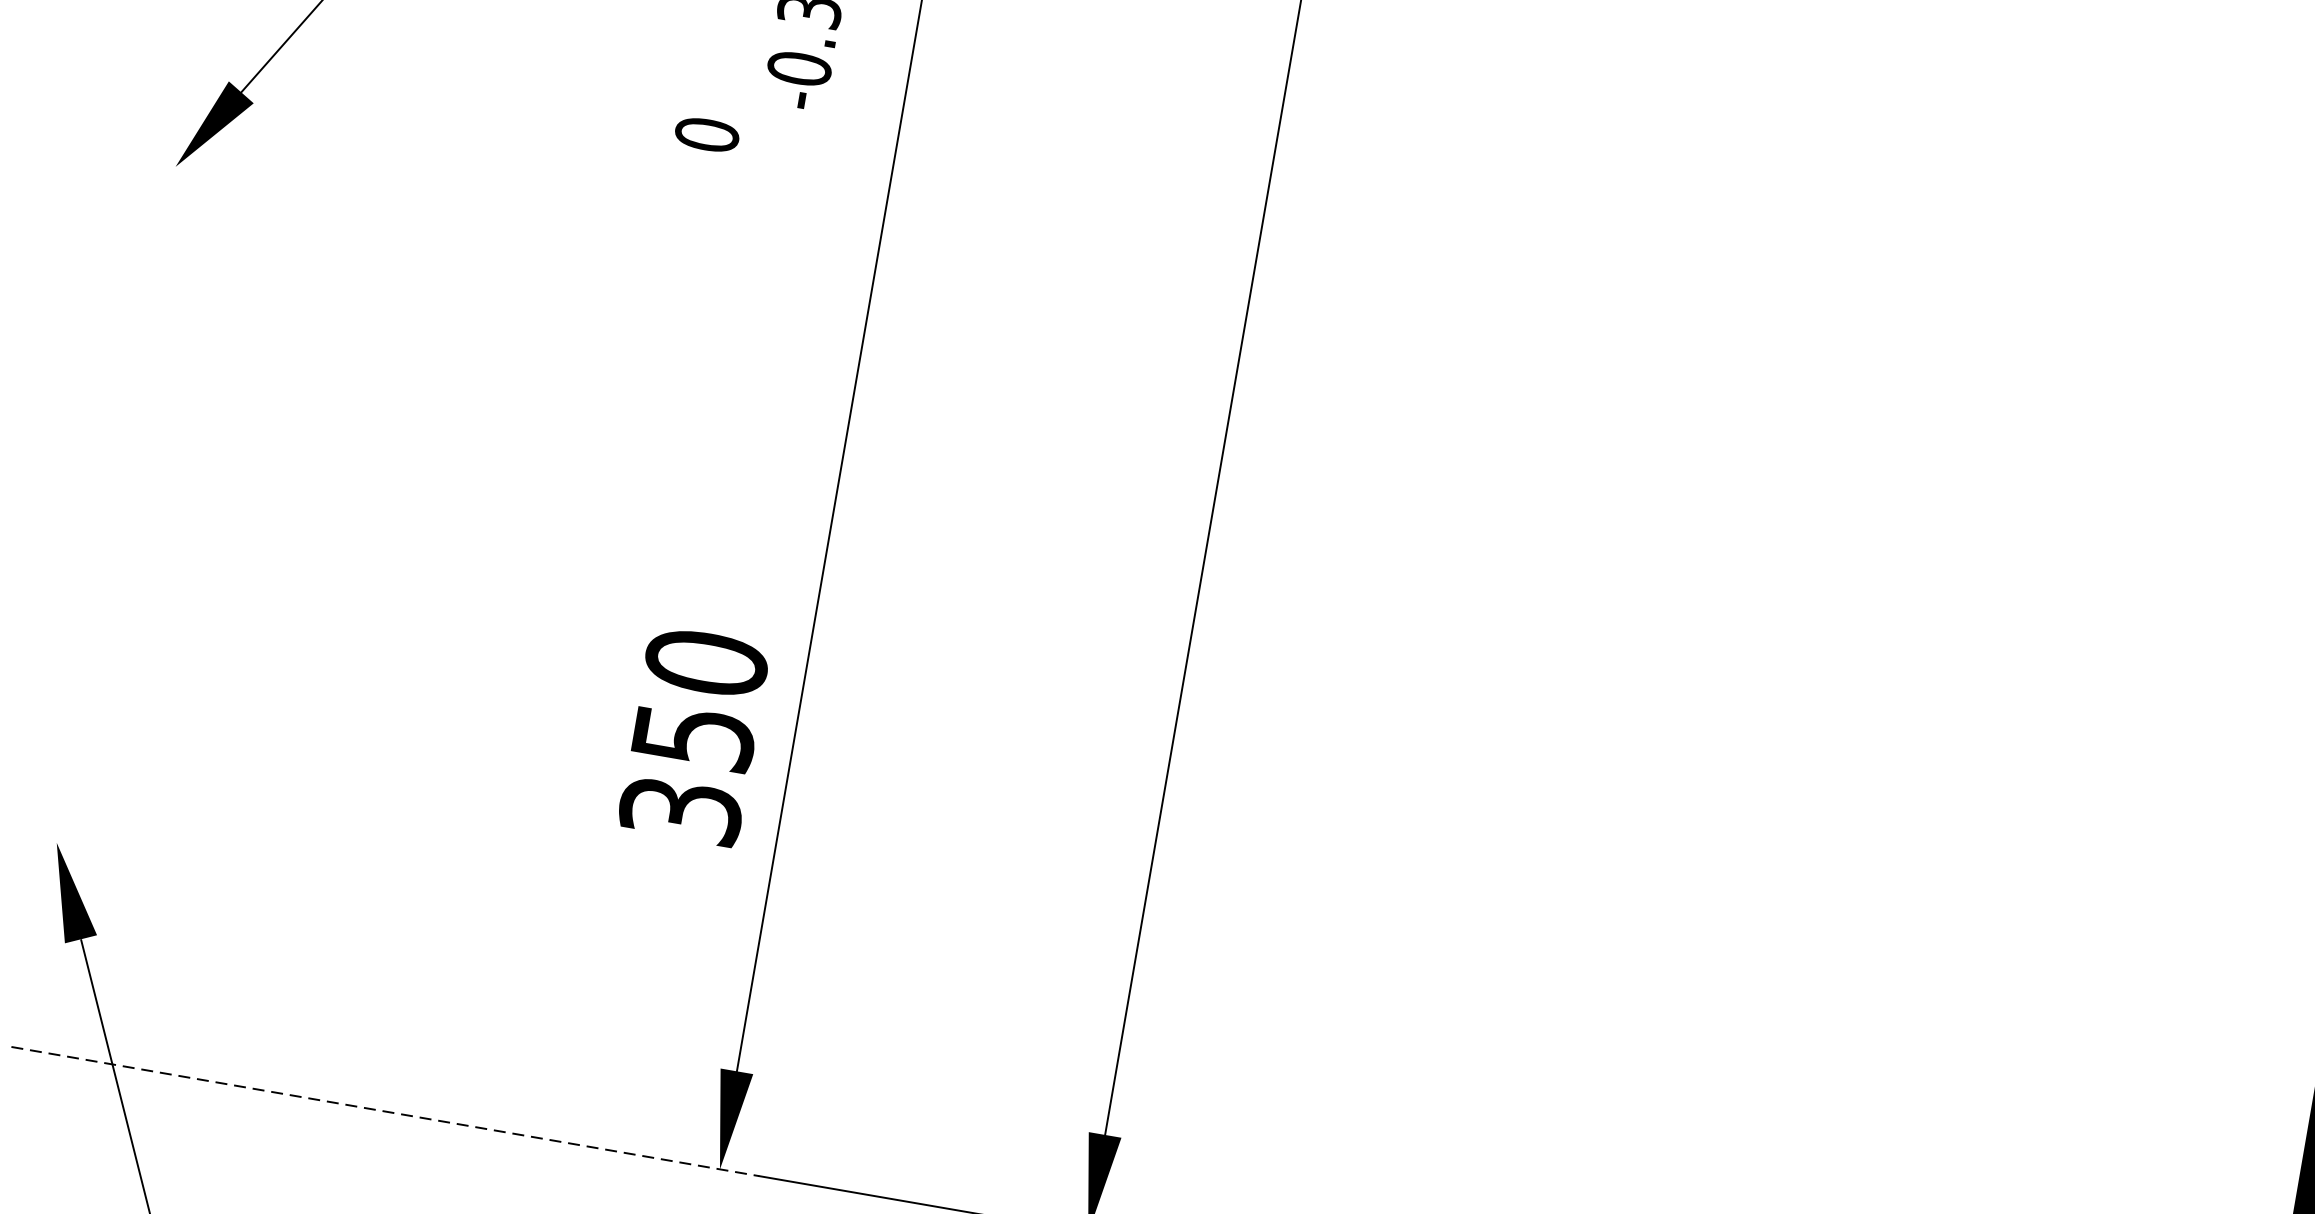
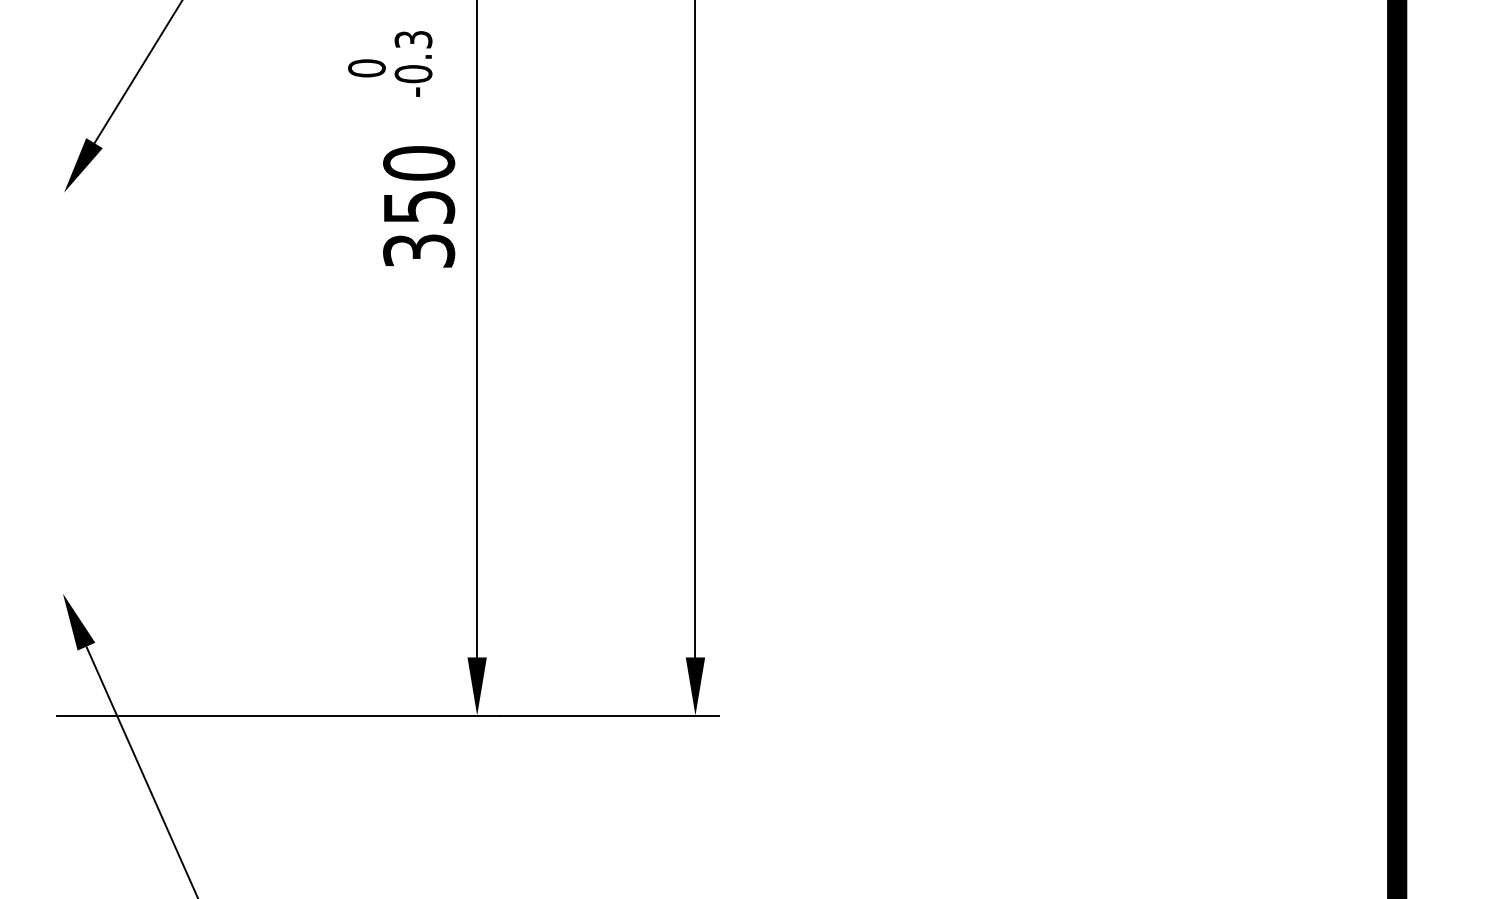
text: (706, 135) -> (366, 68), moved
text: (694, 735) -> (419, 206), moved
line: (384, 1111) -> (278, 715), dashed -> solid

